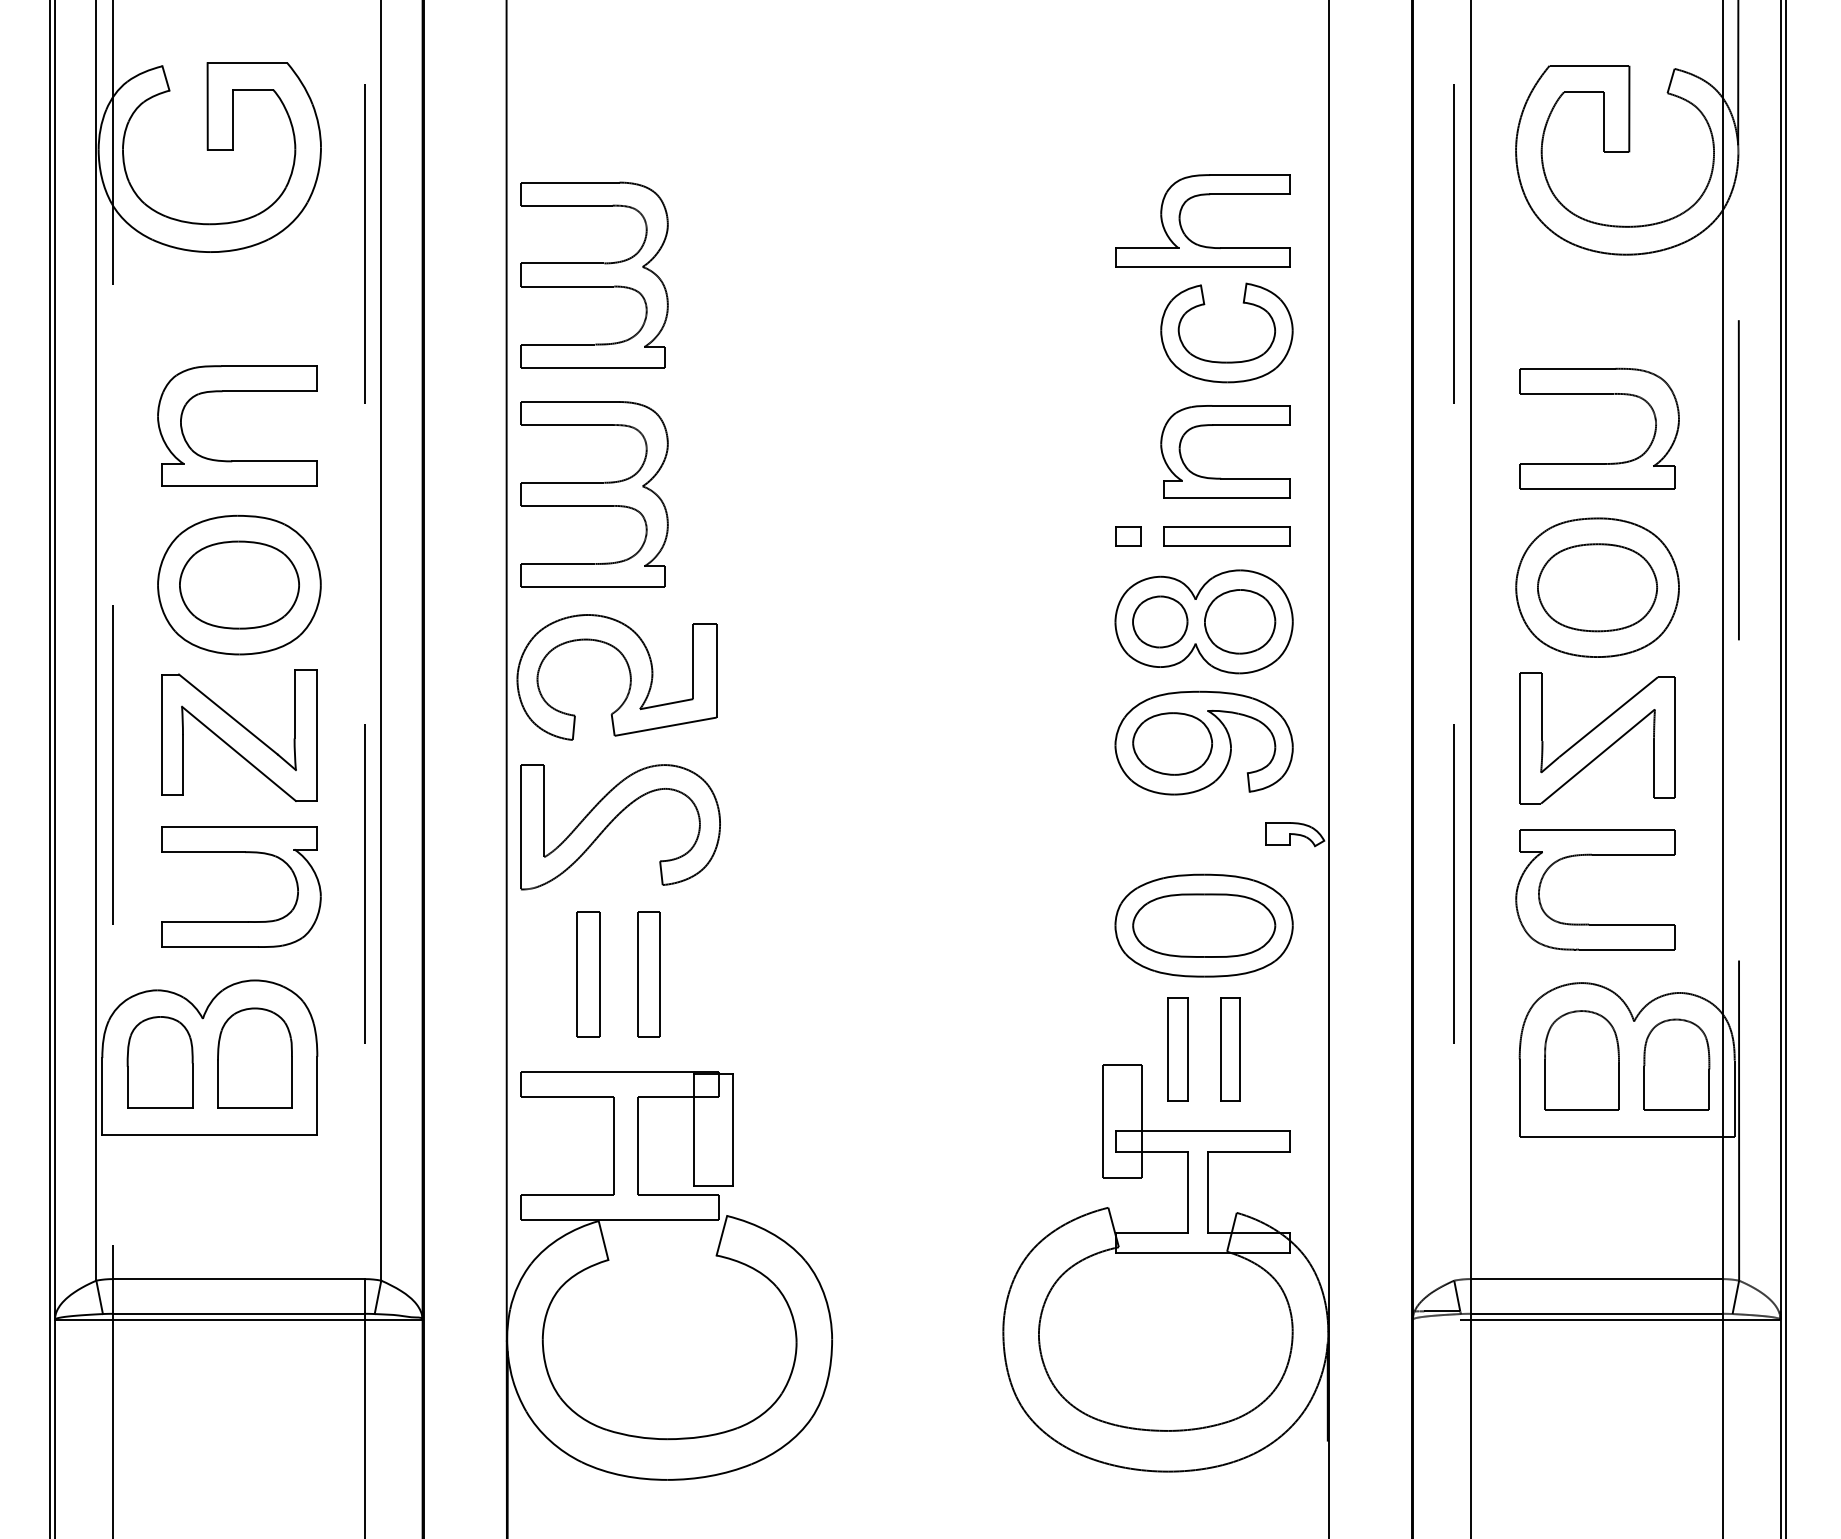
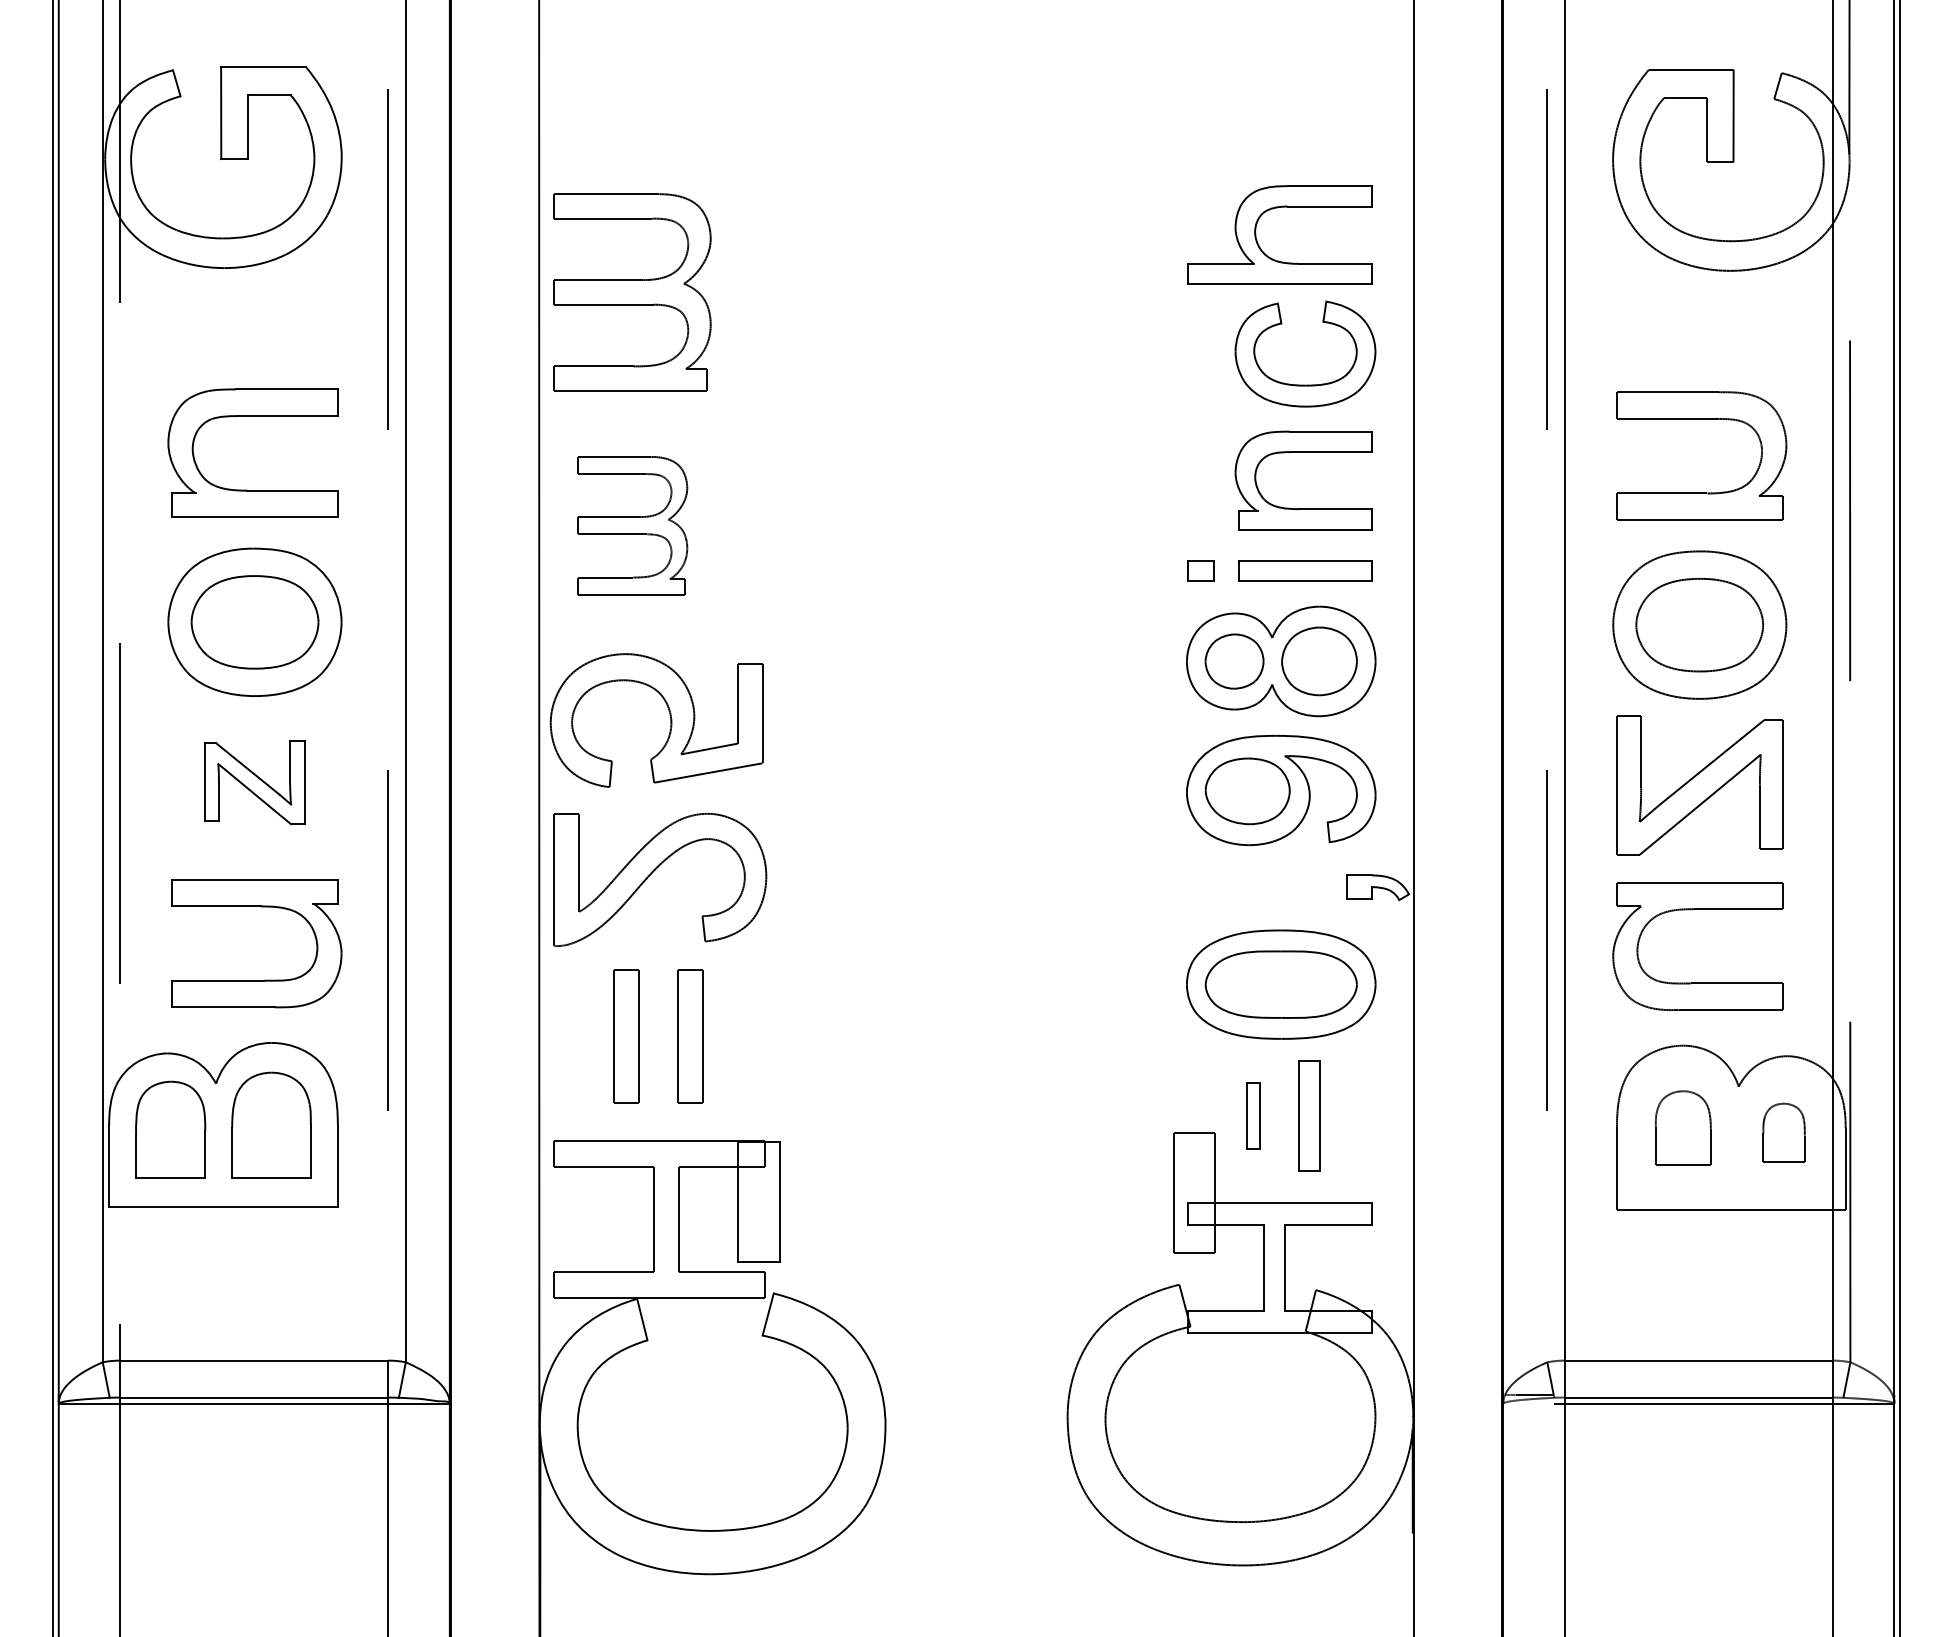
part: (594, 494) -> (632, 525), size x0.7
part: (239, 735) -> (254, 782), size x0.6
part: (1178, 1048) -> (1253, 1115), size x0.6
part: (1582, 1059) -> (1683, 1127), size x0.7
part: (1676, 1064) -> (1783, 1132), size x0.6

